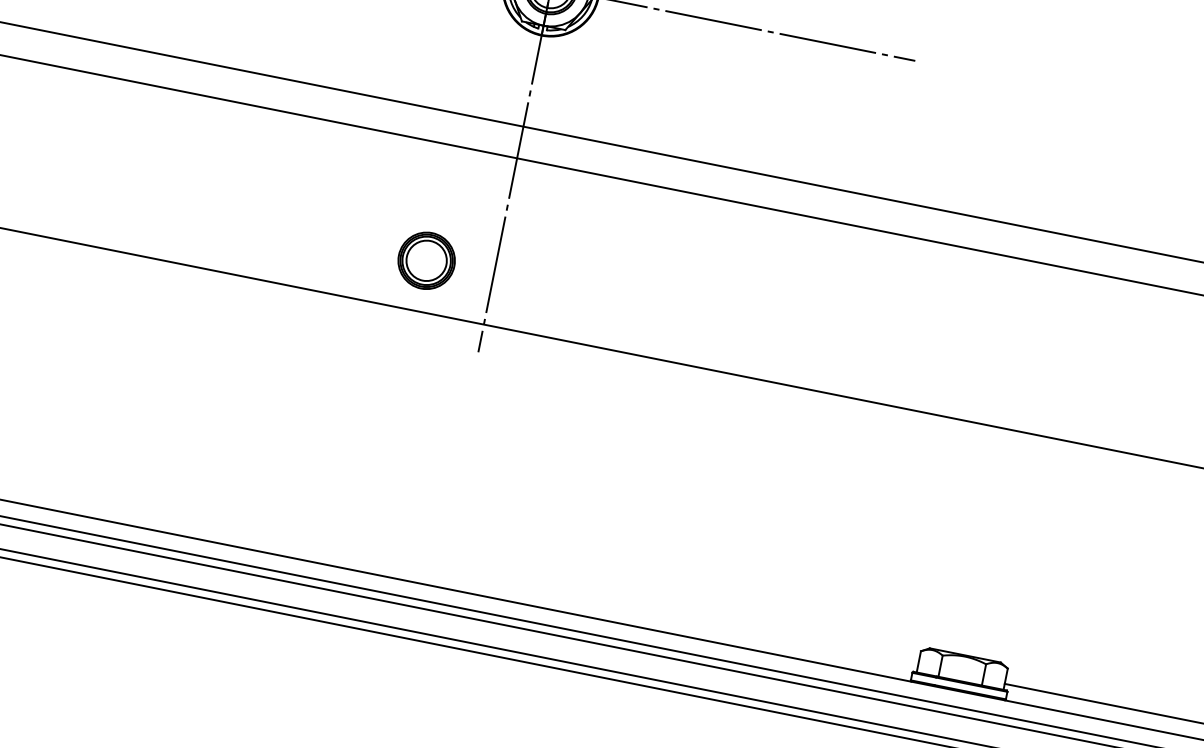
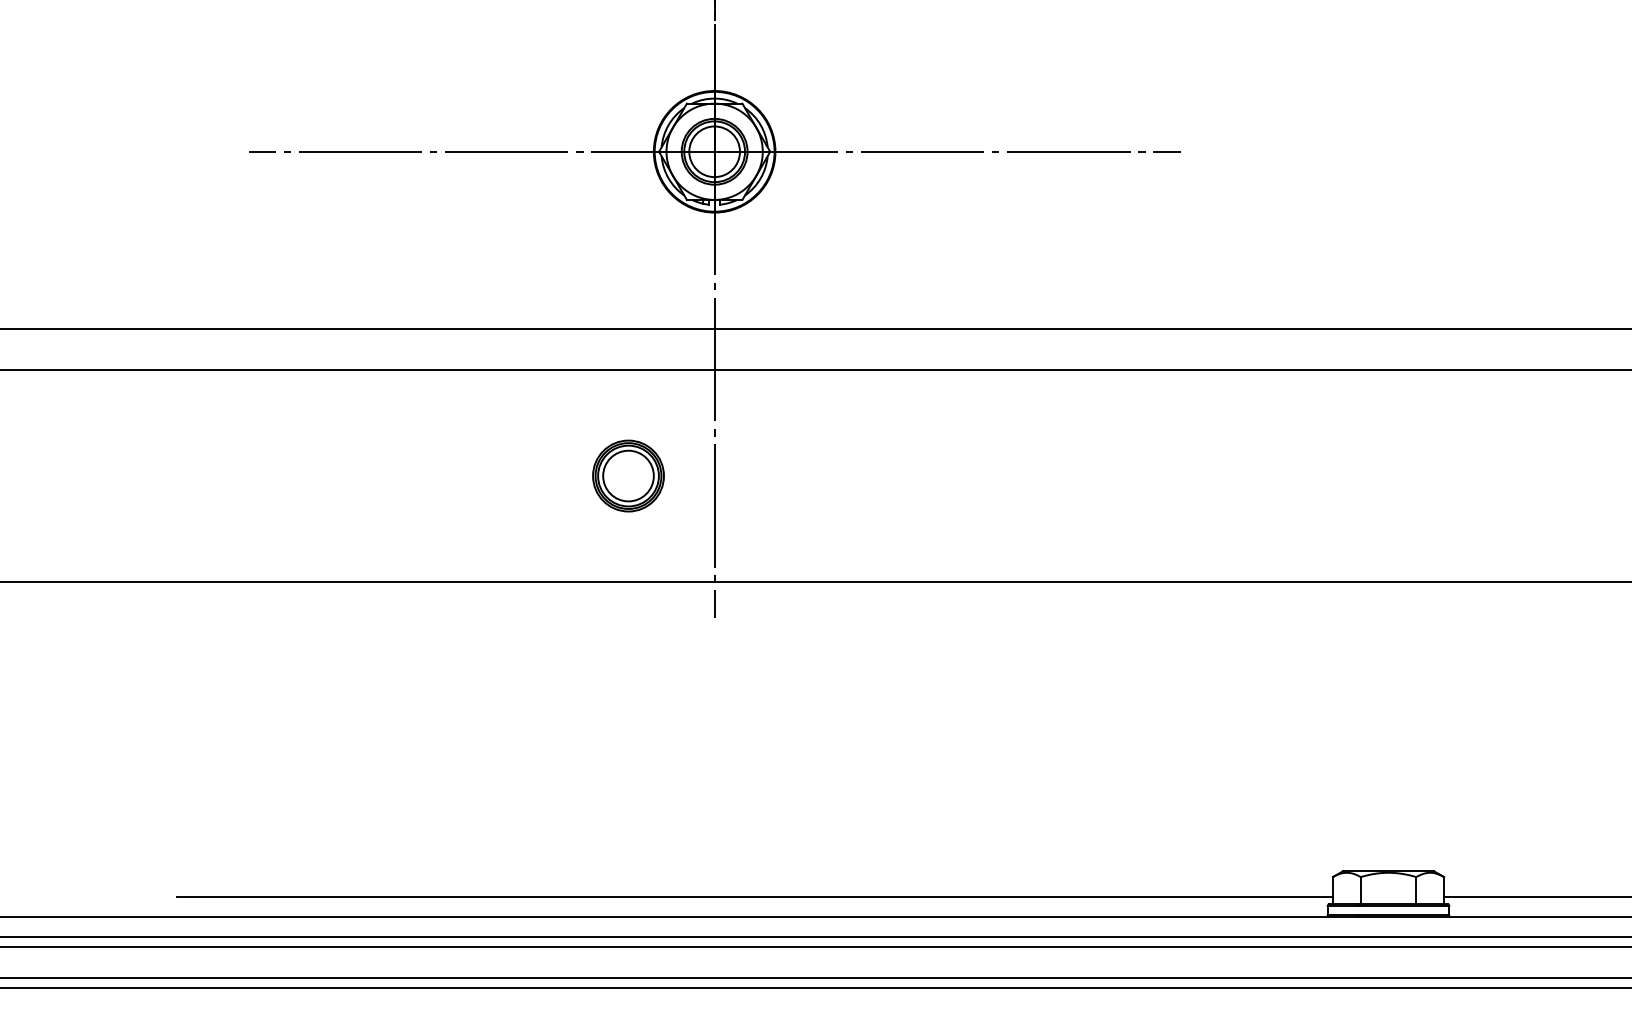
part: (426, 260) -> (628, 475), moved
line: (466, 576) -> (754, 896), added

